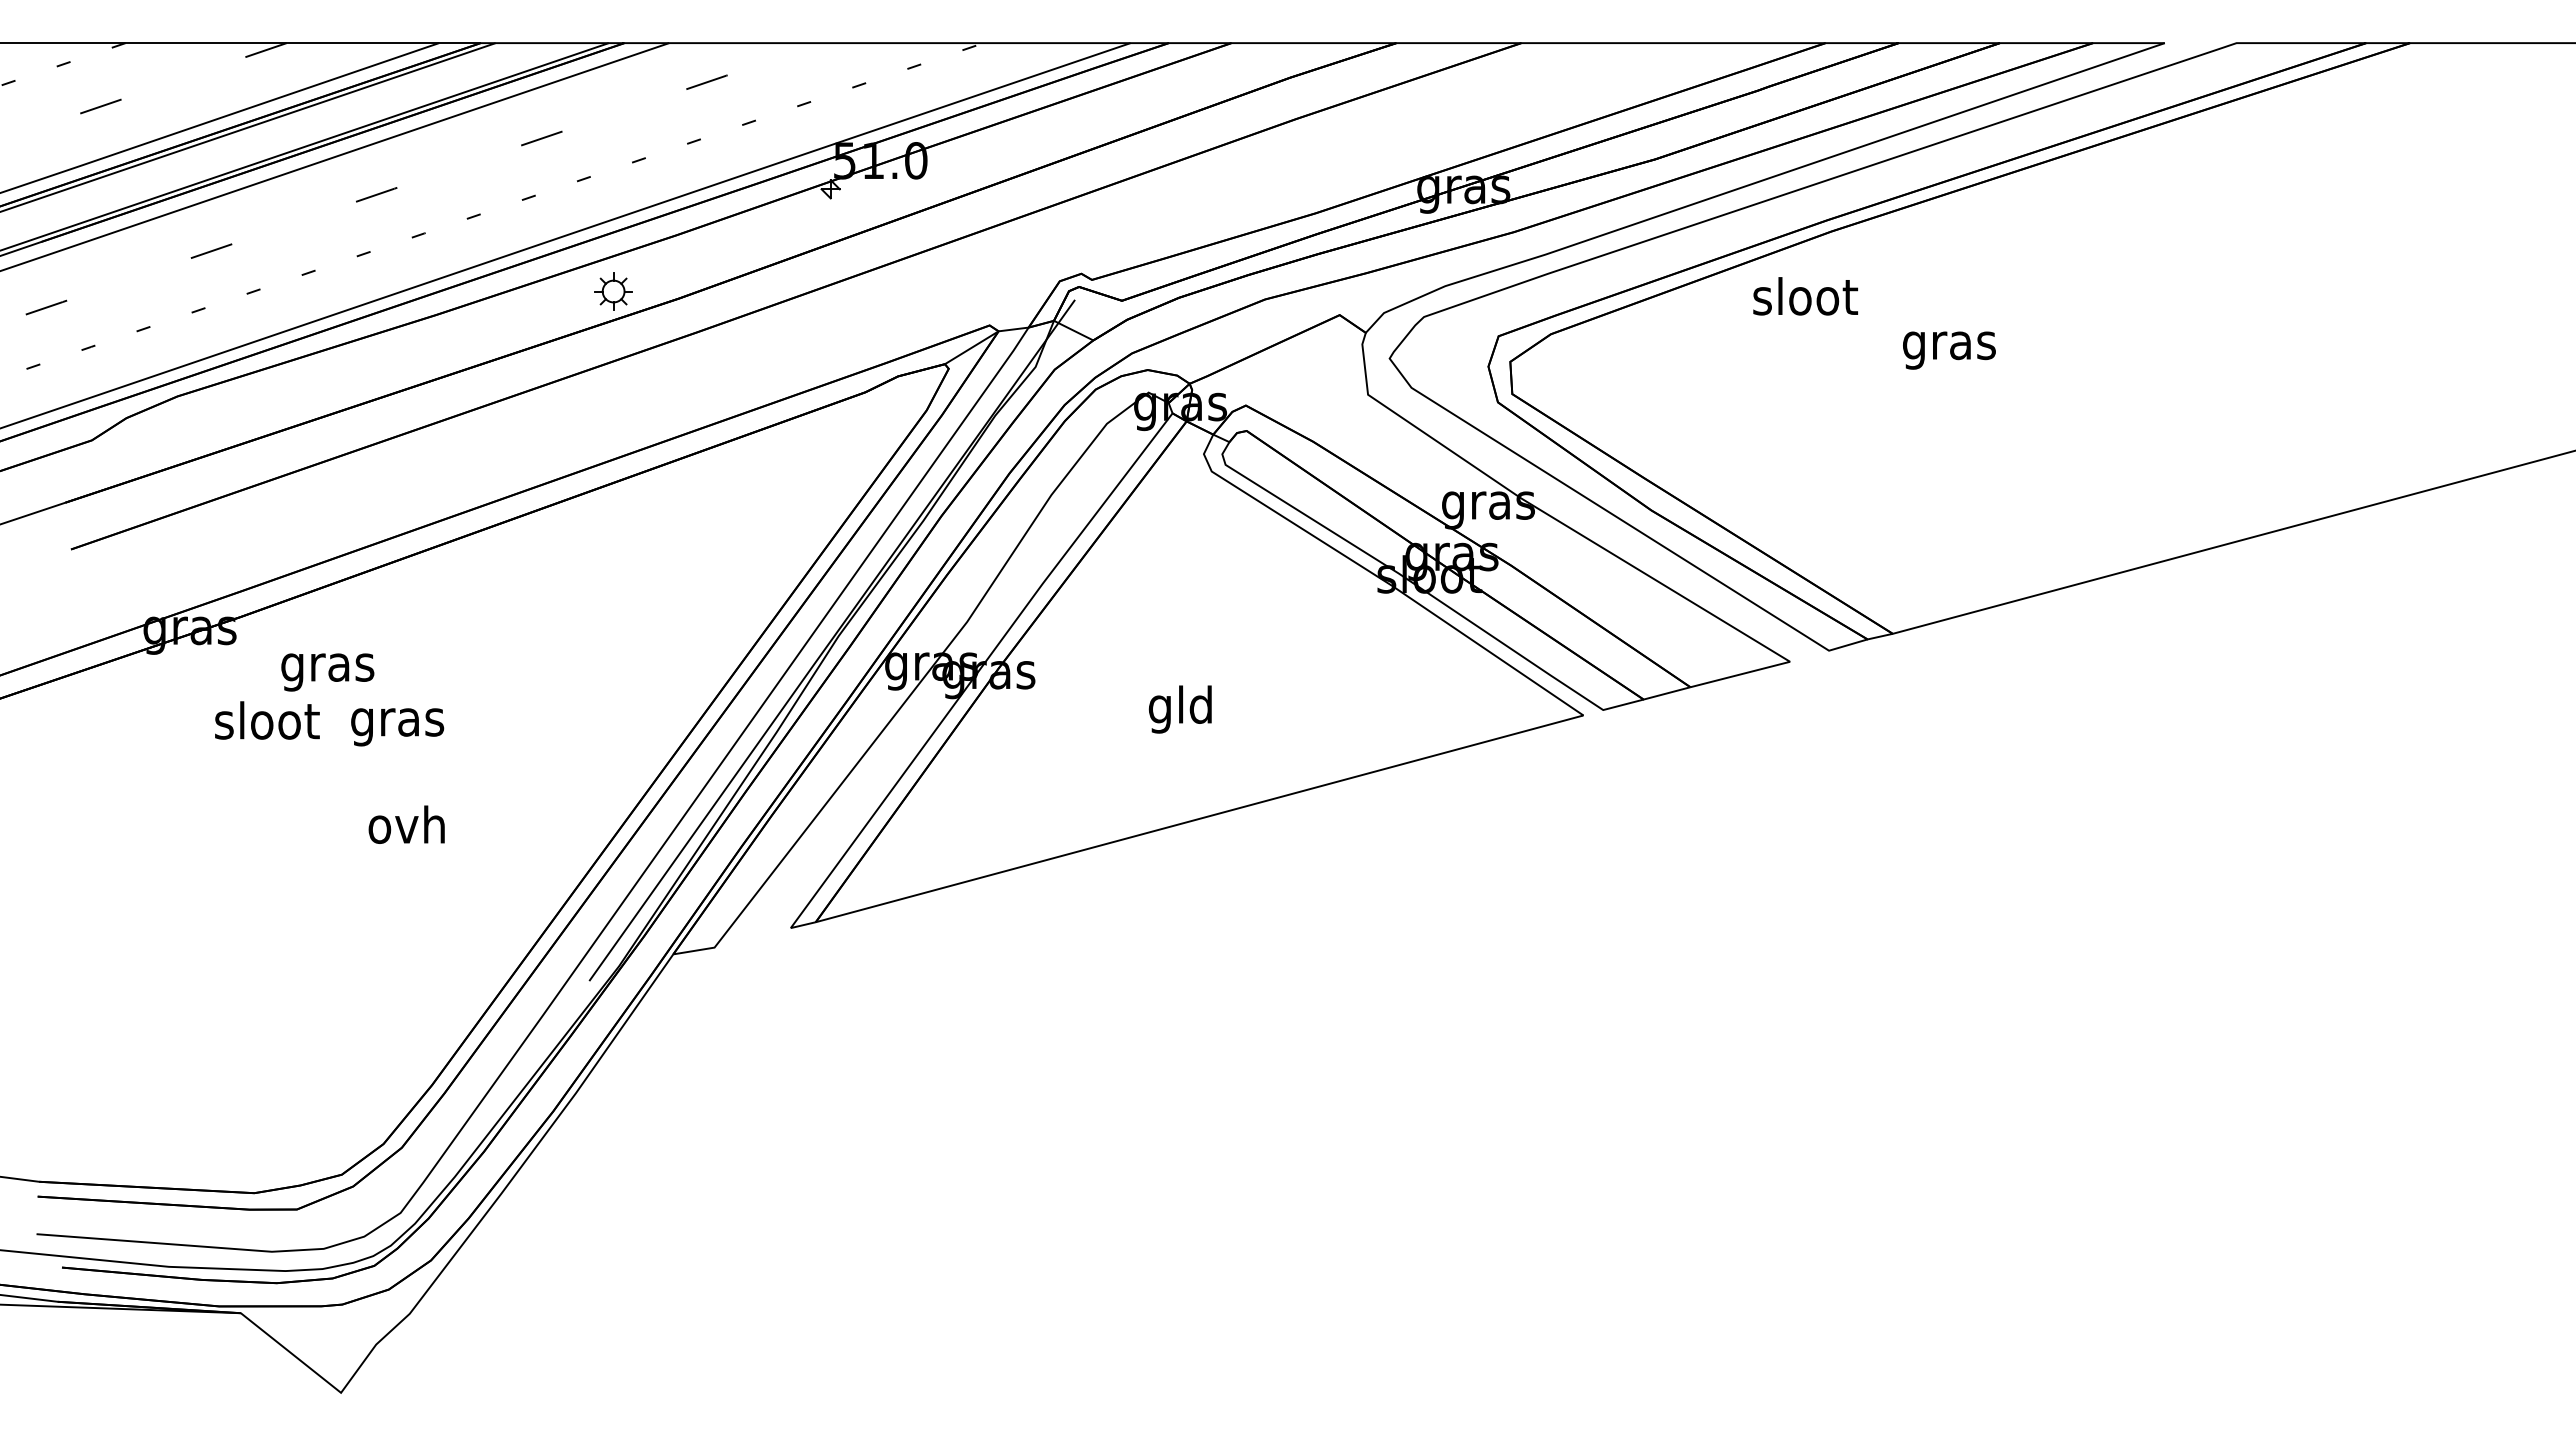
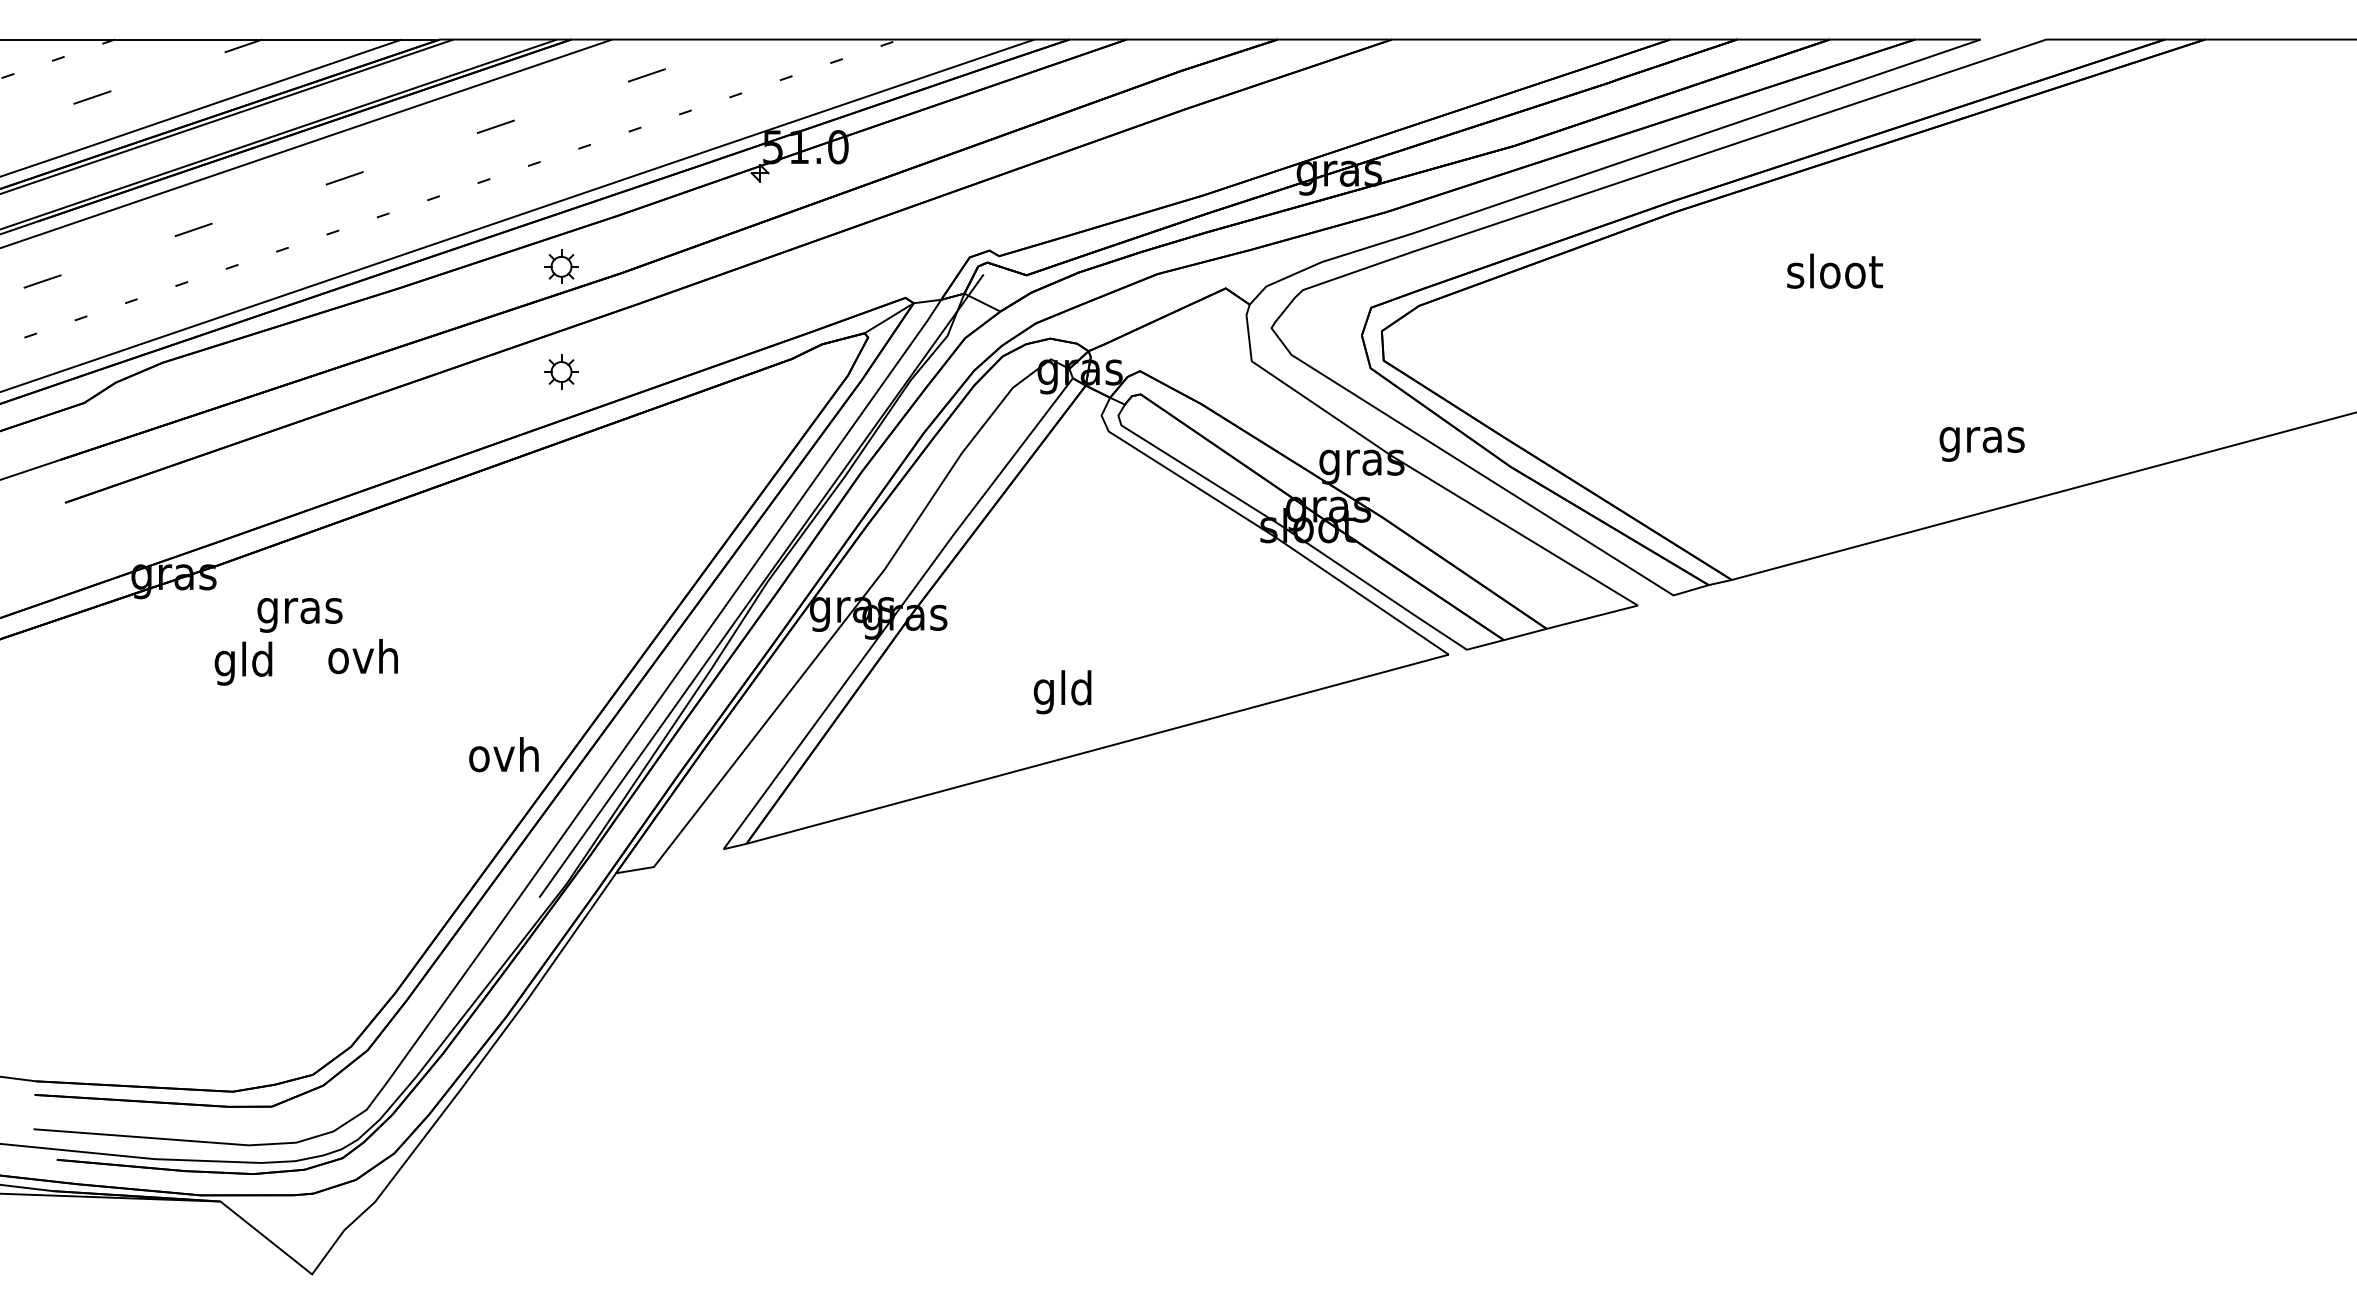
text: (1805, 296) -> (1834, 271), moved
text: (1949, 350) -> (1982, 444), moved
part: (613, 406) -> (561, 372), added
text: (1179, 709) -> (1061, 692), moved
text: (397, 722) -> (363, 661), gras -> ovh
text: (267, 725) -> (244, 663), sloot -> gld
text: (406, 824) -> (503, 754), moved

